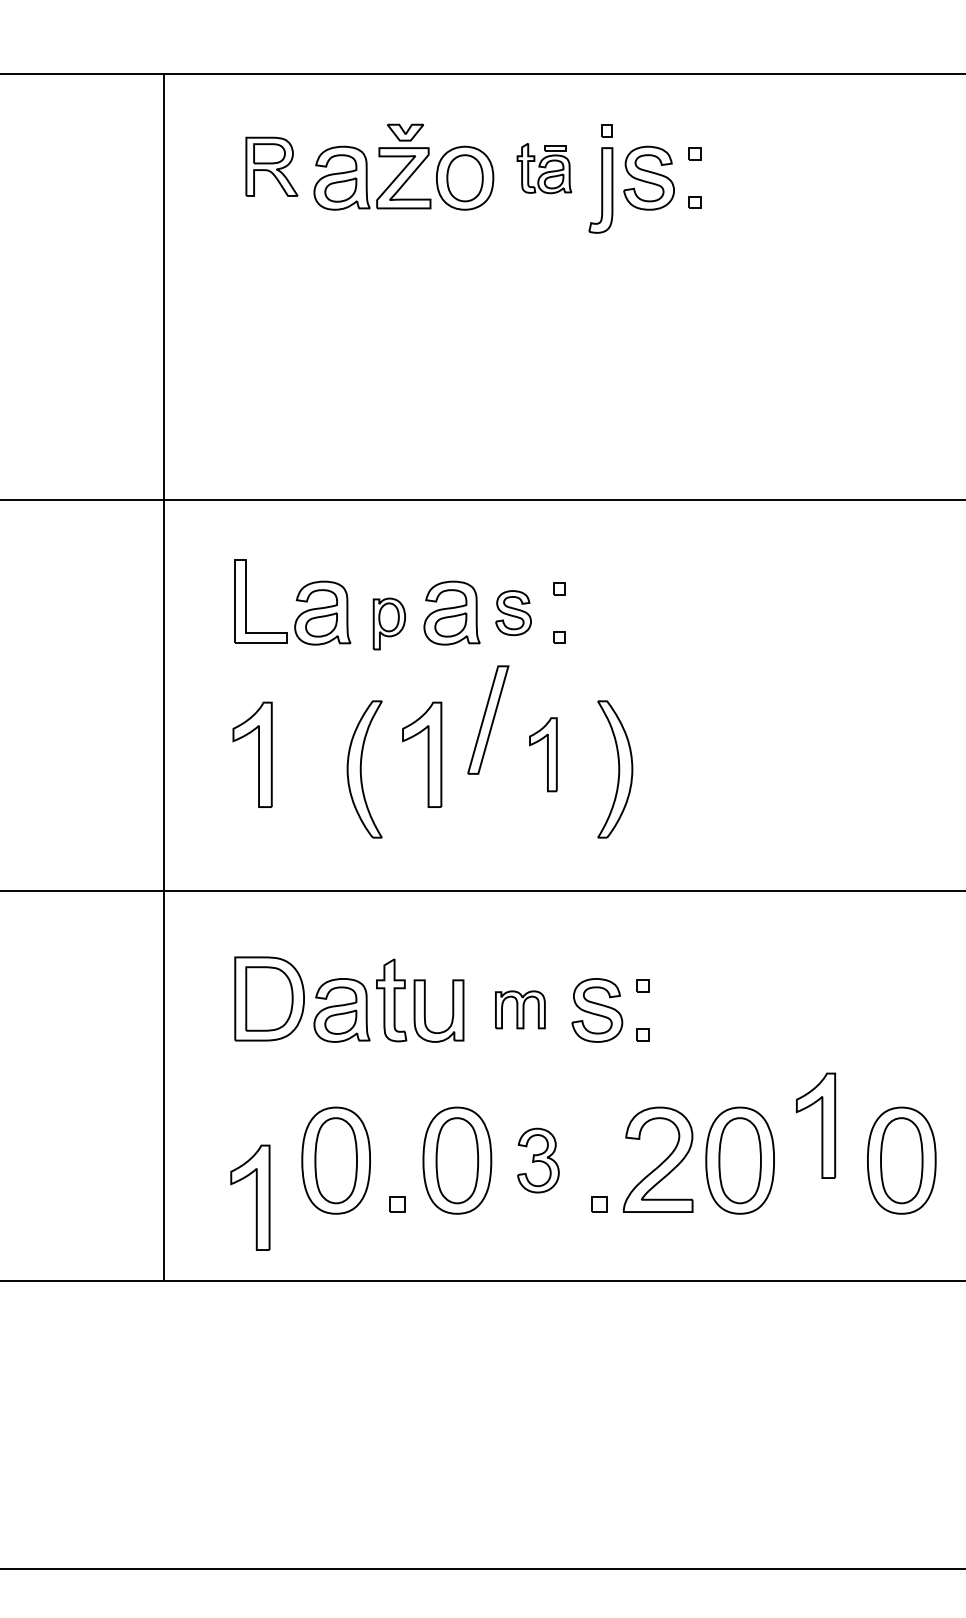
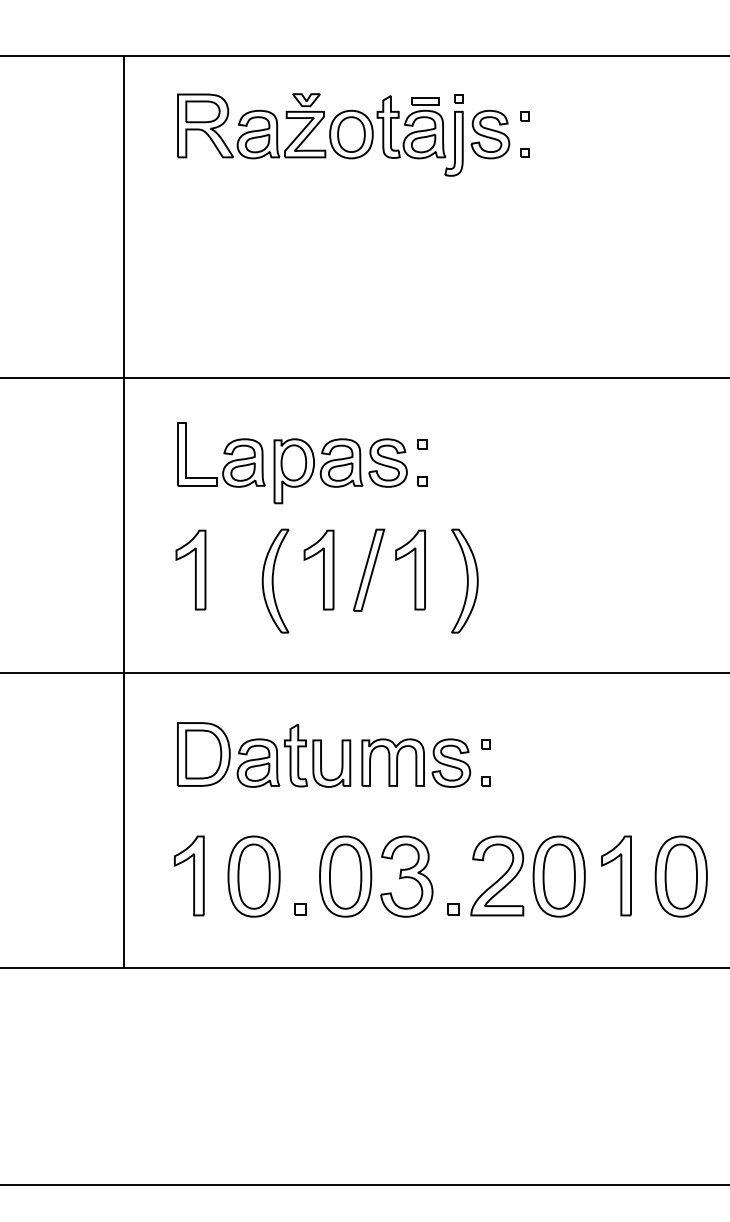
part: (271, 166) -> (205, 125), size x1.43
part: (544, 168) -> (411, 127), size x1.67
part: (513, 612) -> (388, 462), size x1.43
part: (389, 623) -> (294, 470), size x1.67
part: (488, 719) -> (369, 569), moved
part: (543, 754) -> (410, 569), size x1.43
part: (520, 1009) -> (393, 762), size x1.67
part: (816, 1125) -> (616, 875), moved
part: (538, 1160) -> (406, 876), size x1.67
part: (250, 1197) -> (189, 875), moved

